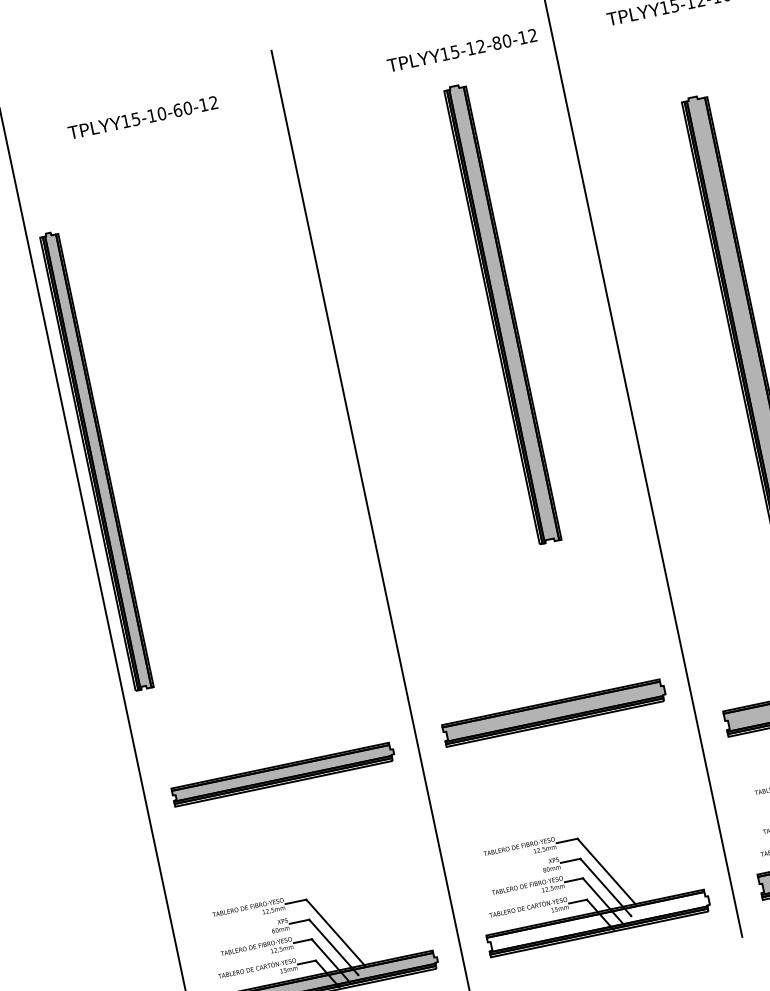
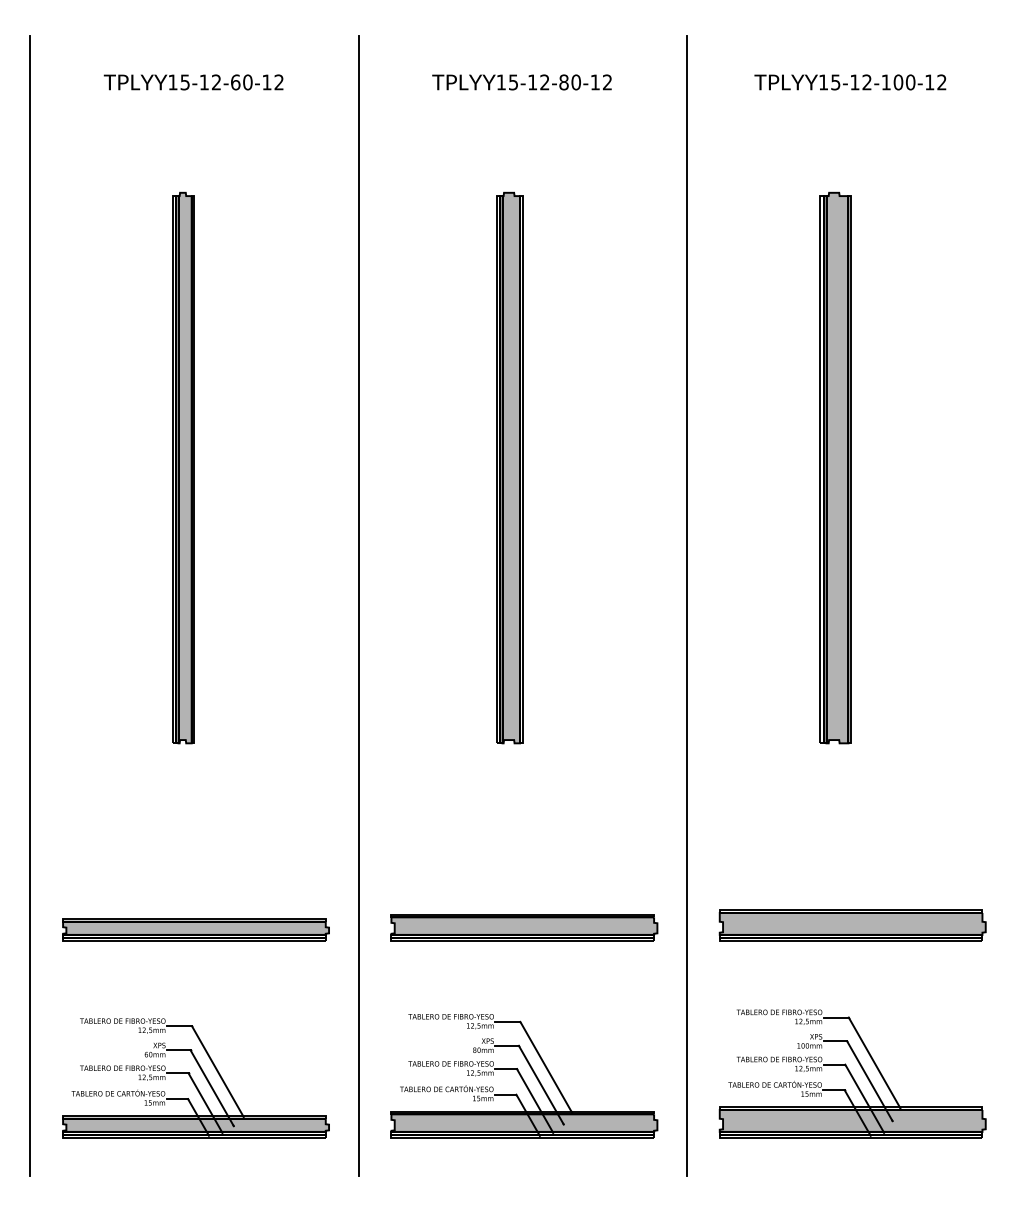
text: (461, 50) -> (521, 82), moved
text: (161, 113) -> (216, 82), 15-10-60-12 -> 15-12-60-12
part: (502, 313) -> (509, 467), moved
part: (96, 460) -> (183, 467), moved
part: (554, 712) -> (524, 927), moved
part: (282, 774) -> (195, 929), moved
fill: (598, 921) -> (524, 1122), added

